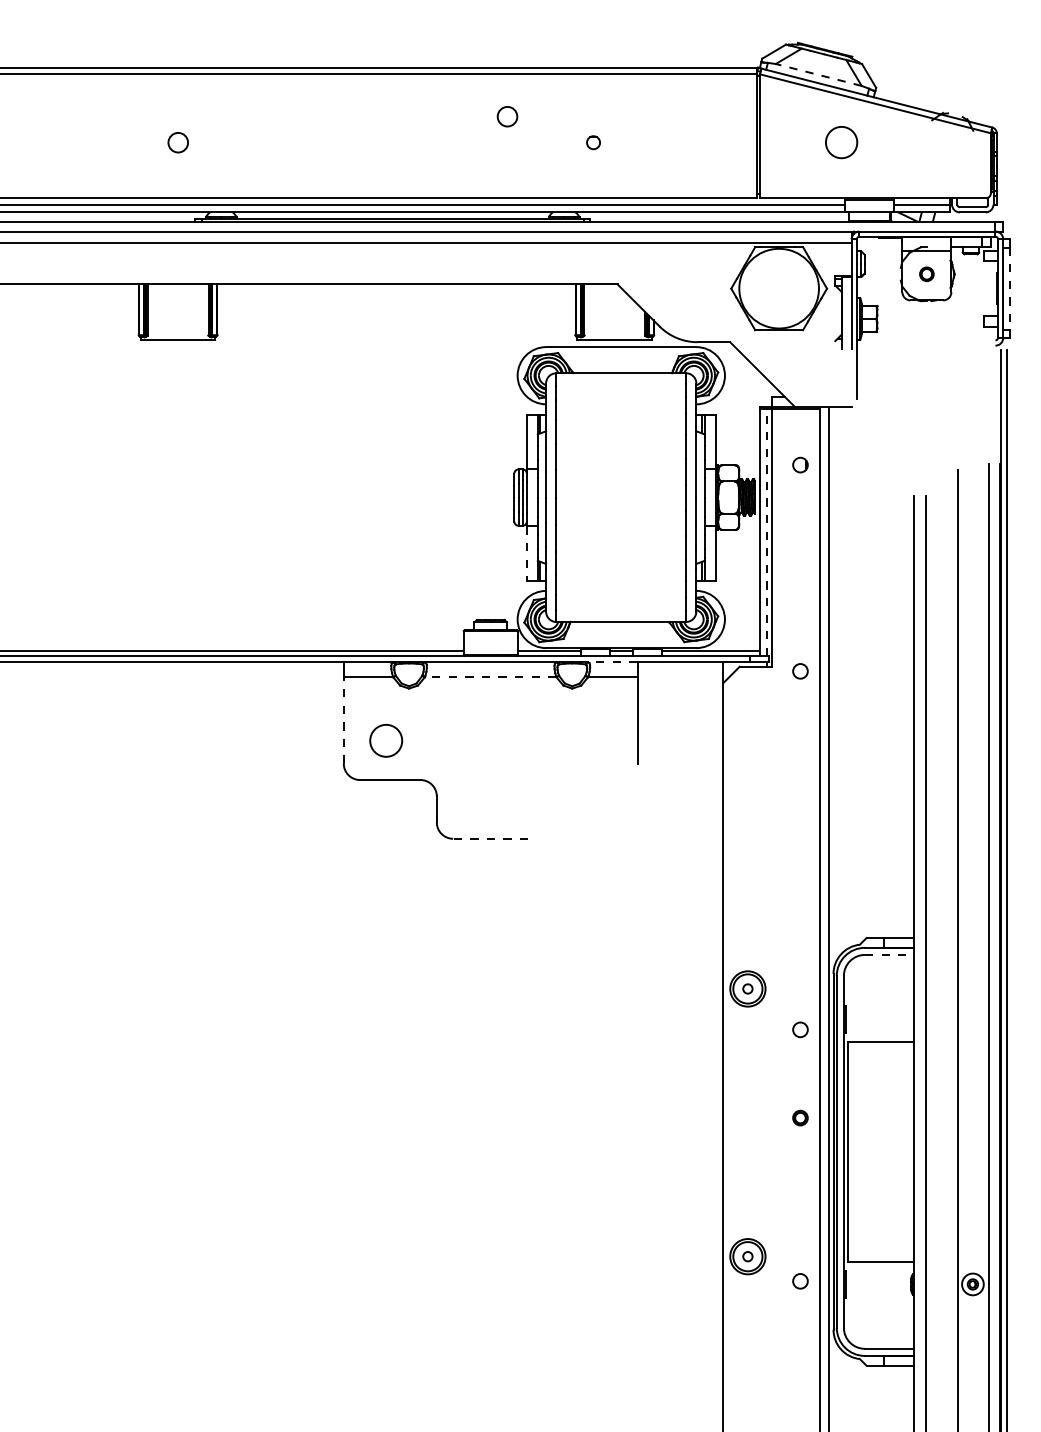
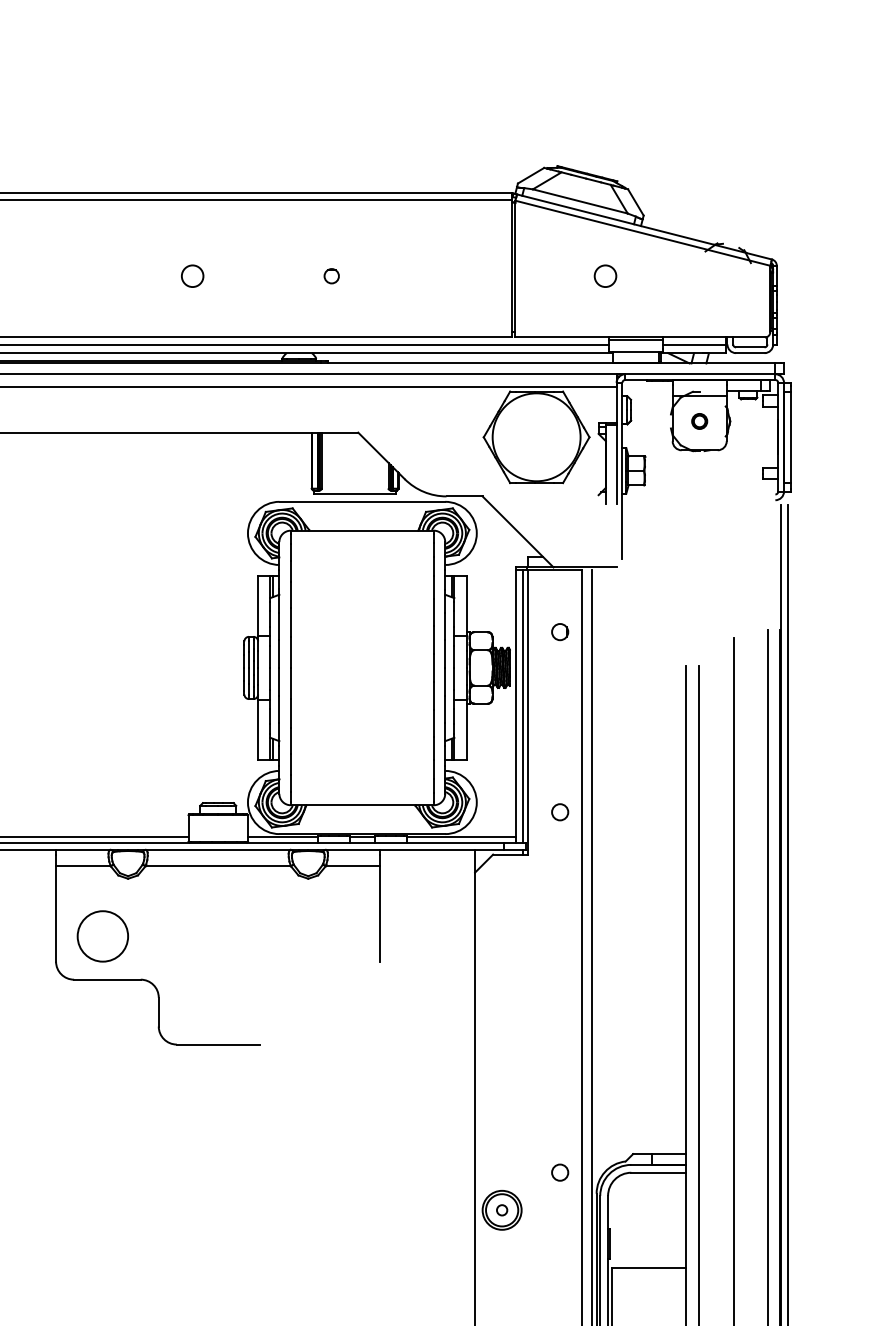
line: (818, 74) -> (580, 200), dashed -> solid
circle: (507, 116) -> (192, 275), moved
circle: (841, 142) -> (605, 275), size x0.62
line: (1009, 289) -> (790, 438), dashed -> solid
line: (766, 532) -> (522, 706), dashed -> solid
line: (526, 553) -> (257, 729), dashed -> solid
line: (612, 662) -> (352, 849), dashed -> solid
circle: (800, 671) -> (560, 812), moved
line: (490, 677) -> (218, 866), dashed -> solid
line: (343, 719) -> (55, 912), dashed -> solid
circle: (386, 740) -> (103, 936), size x1.43
line: (490, 838) -> (218, 1044), dashed -> solid
line: (889, 954) -> (658, 1172), dashed -> solid
circle: (800, 1029) -> (560, 1172), moved

